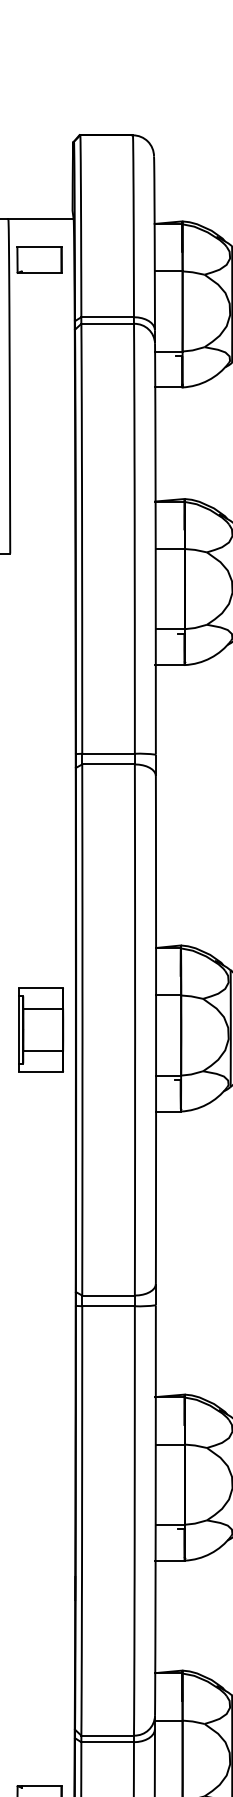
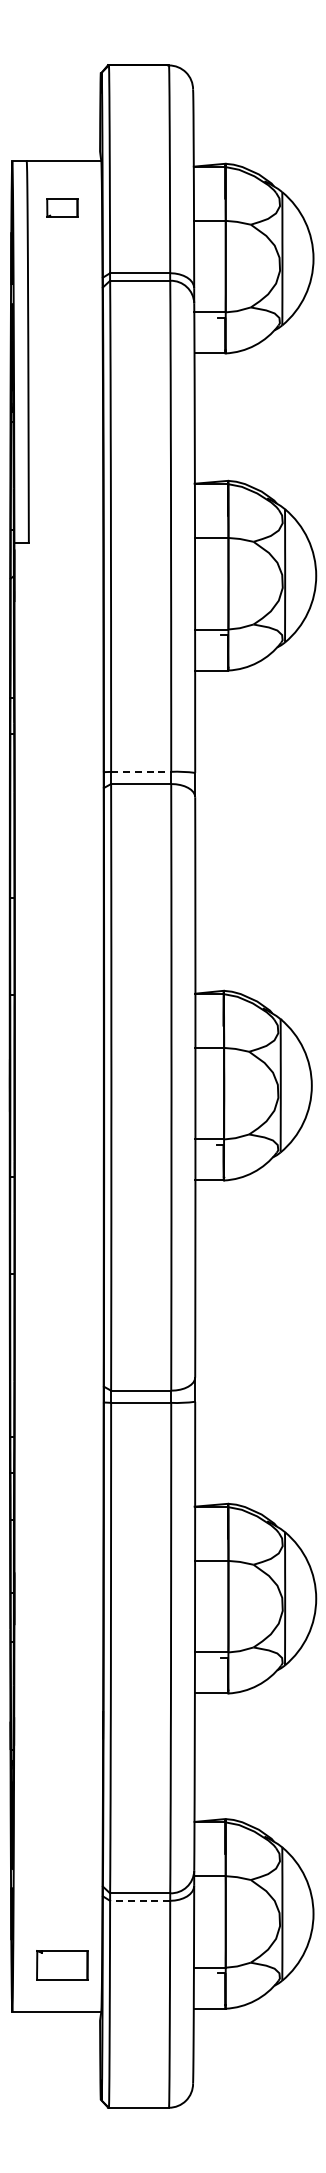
part: (39, 259) -> (62, 207), size x0.6
line: (108, 753) -> (141, 771), solid -> dashed
part: (41, 1030) -> (64, 1087), removed
line: (107, 1741) -> (139, 1900), solid -> dashed

